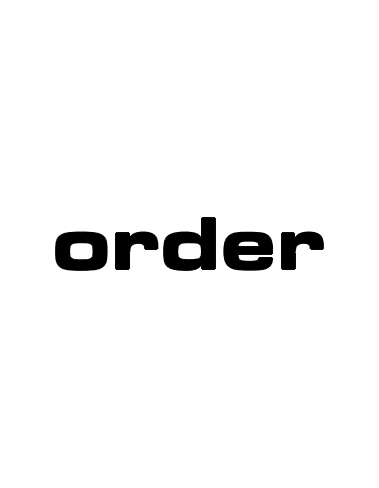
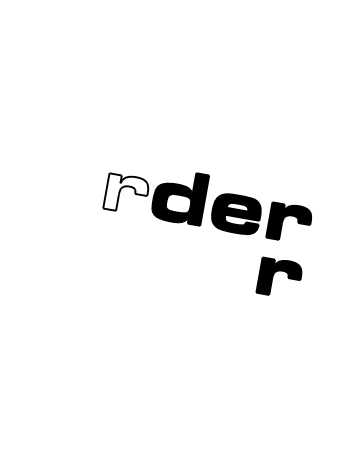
part: (81, 250) -> (72, 184), removed
fill: (136, 250) -> (126, 193), removed
part: (300, 300) -> (279, 271), added

